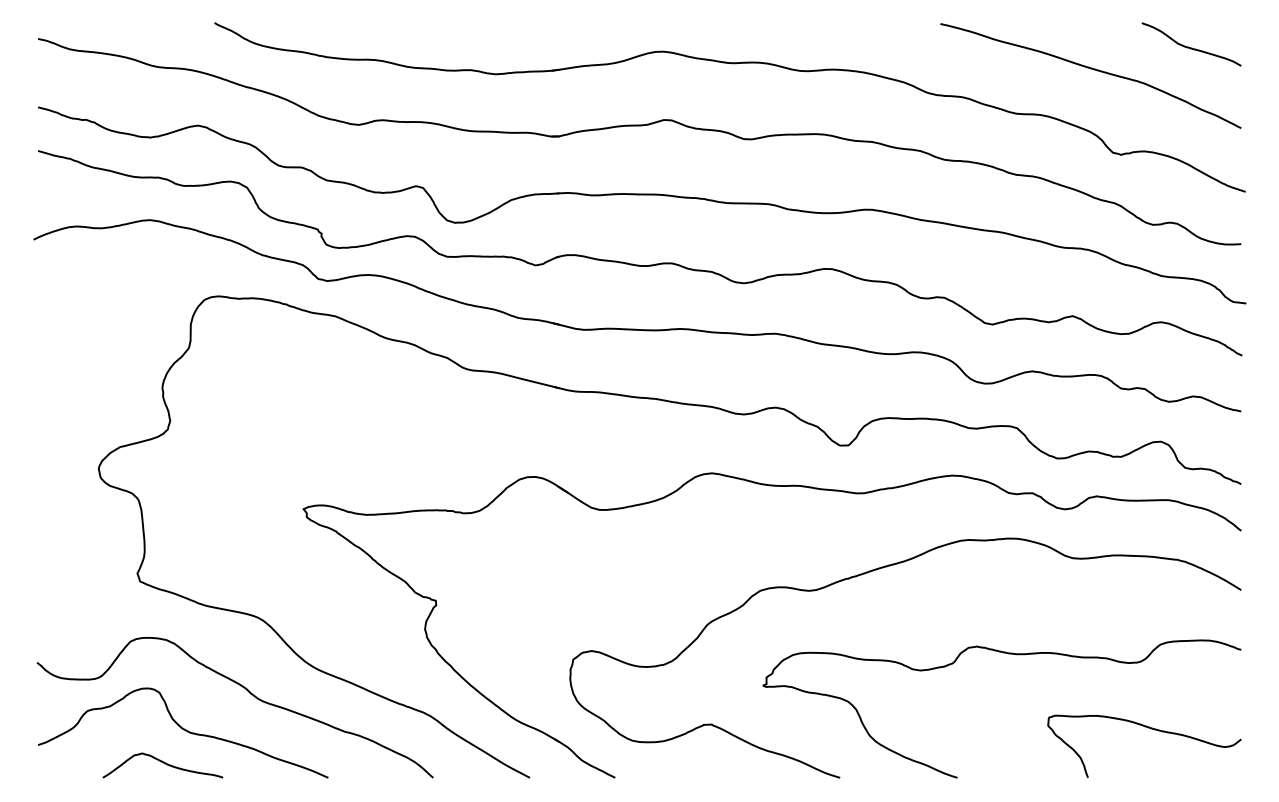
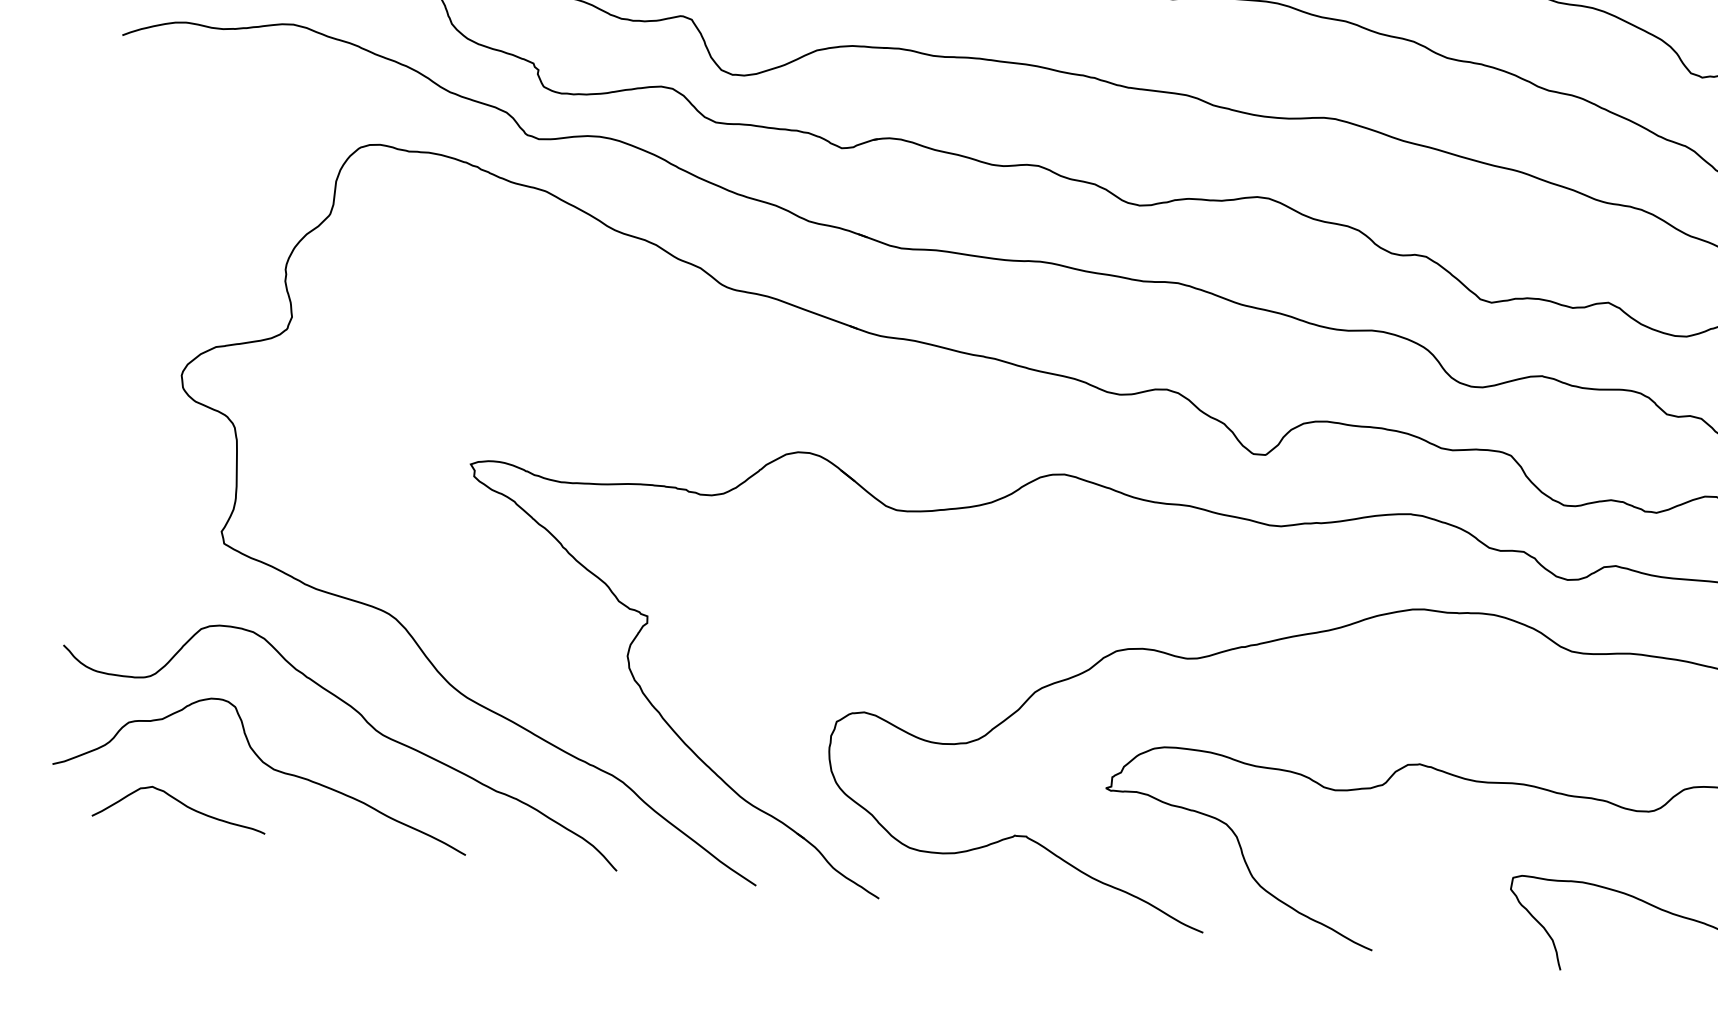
curve: (163, 763) -> (181, 804), moved

